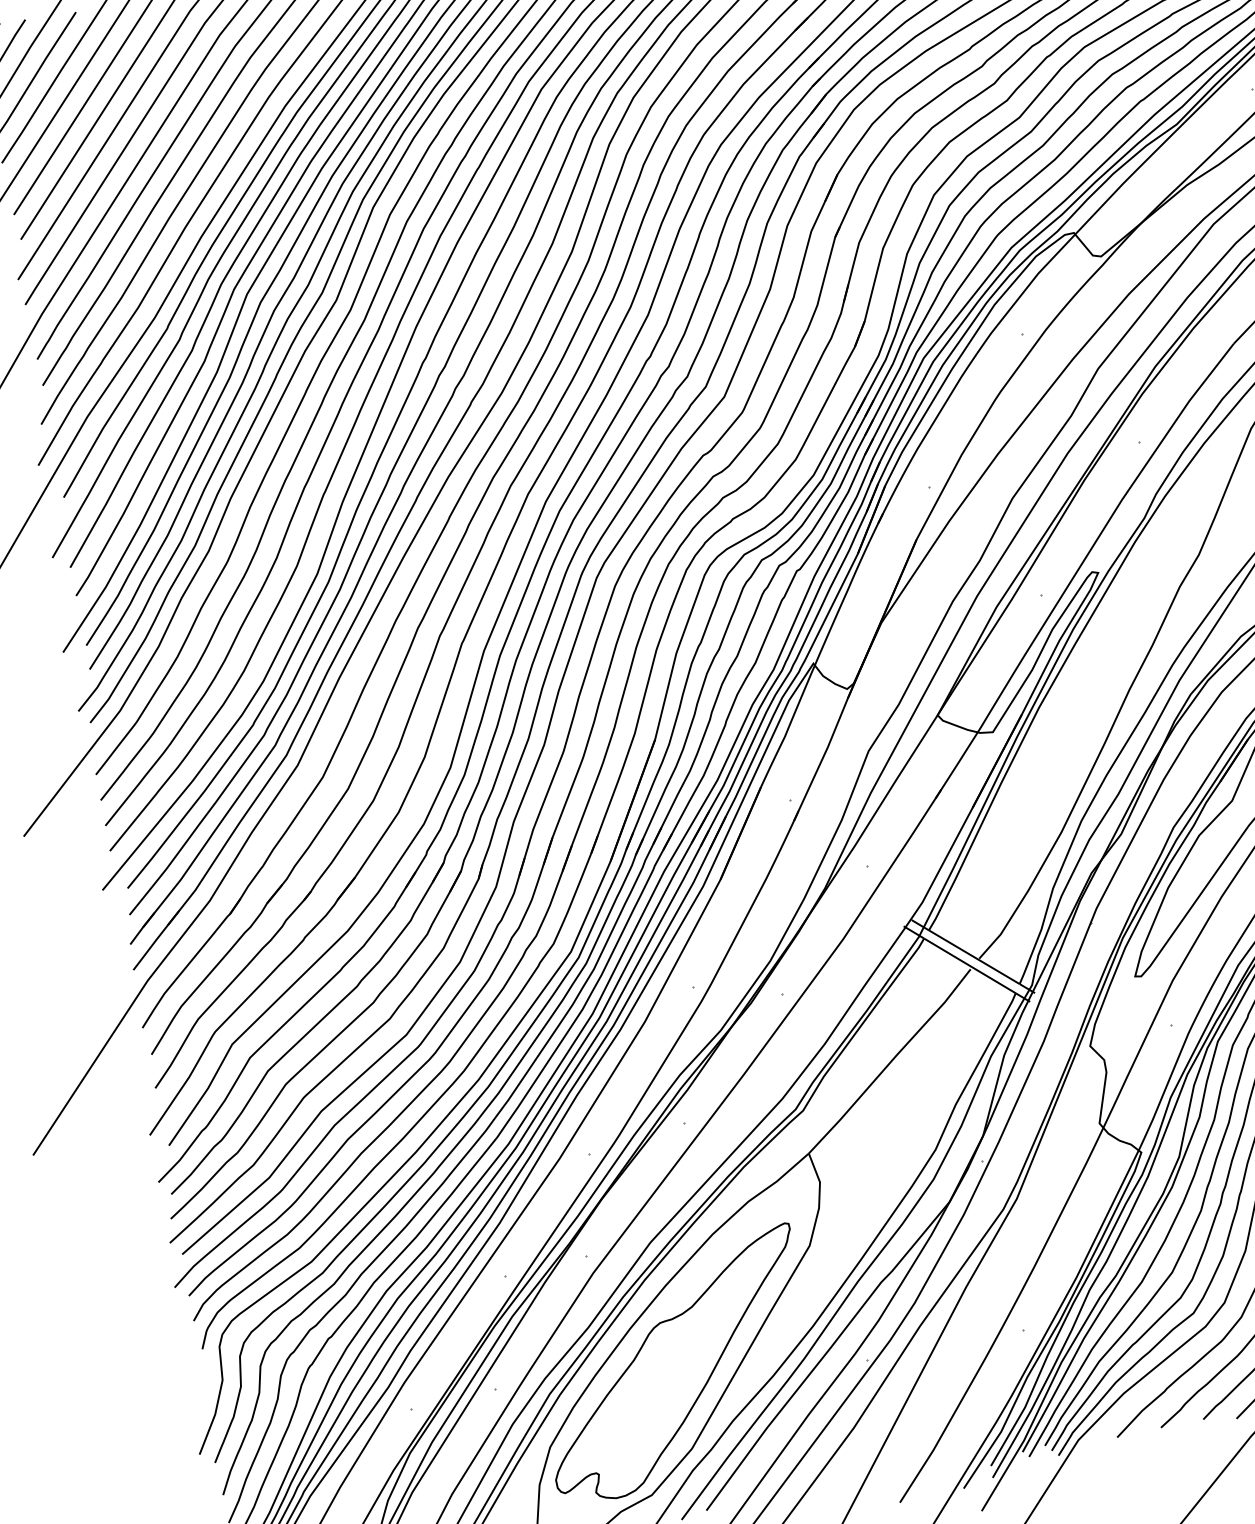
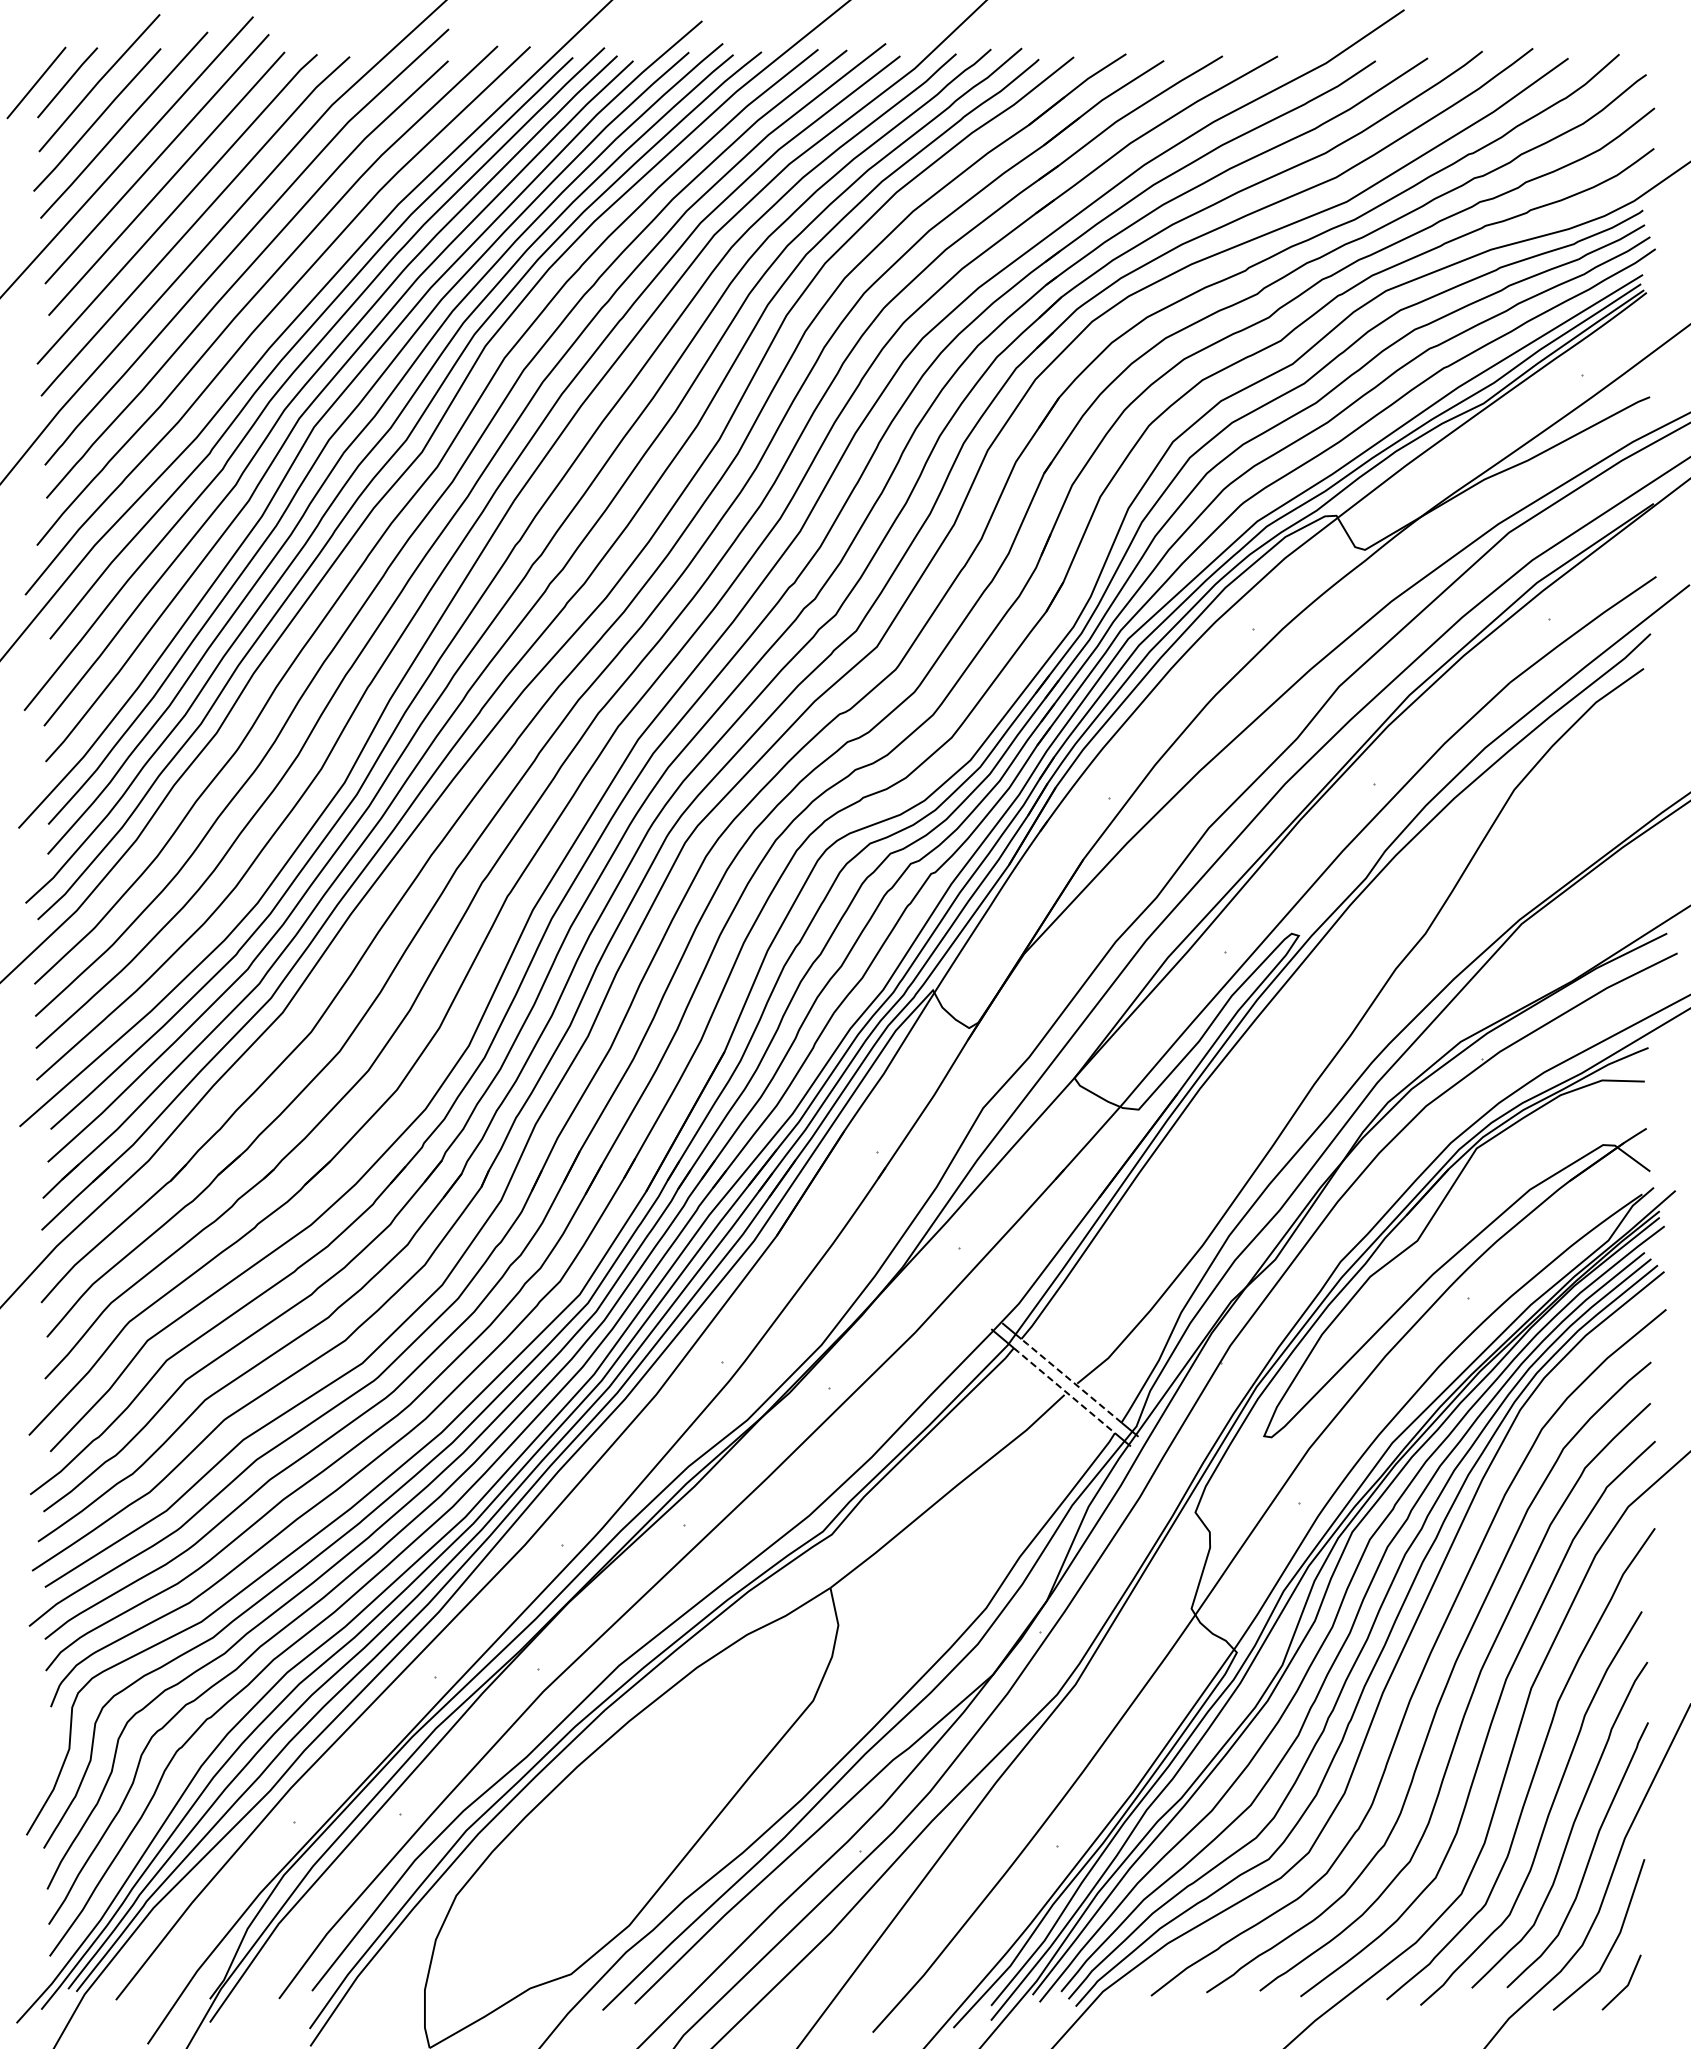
line: (972, 956) -> (1069, 1379), solid -> dashed
line: (970, 965) -> (1064, 1390), solid -> dashed
part: (674, 1364) -> (624, 1819), removed

